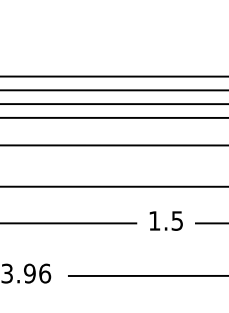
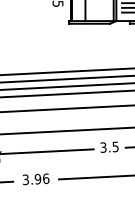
text: (154, 220) -> (103, 147), 1.5 -> 3.5

